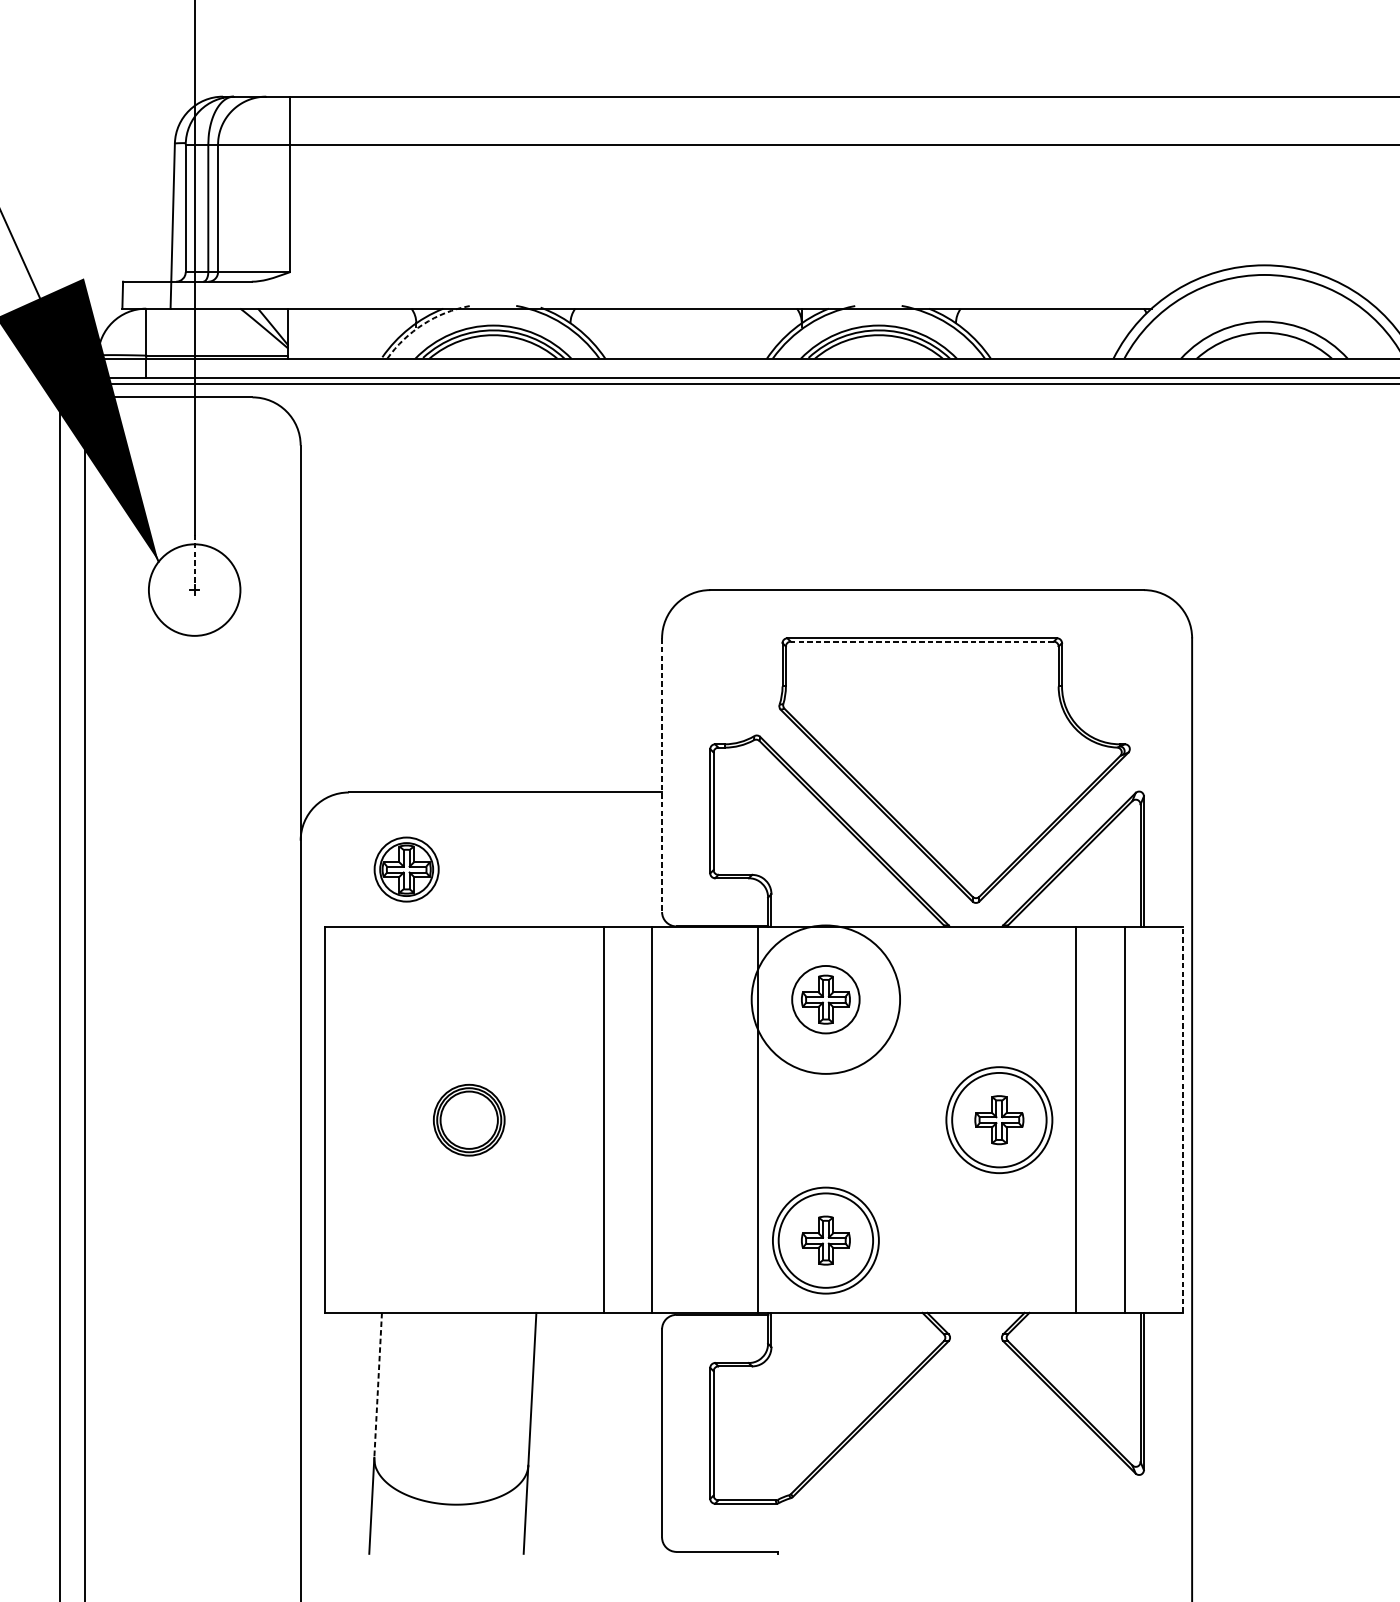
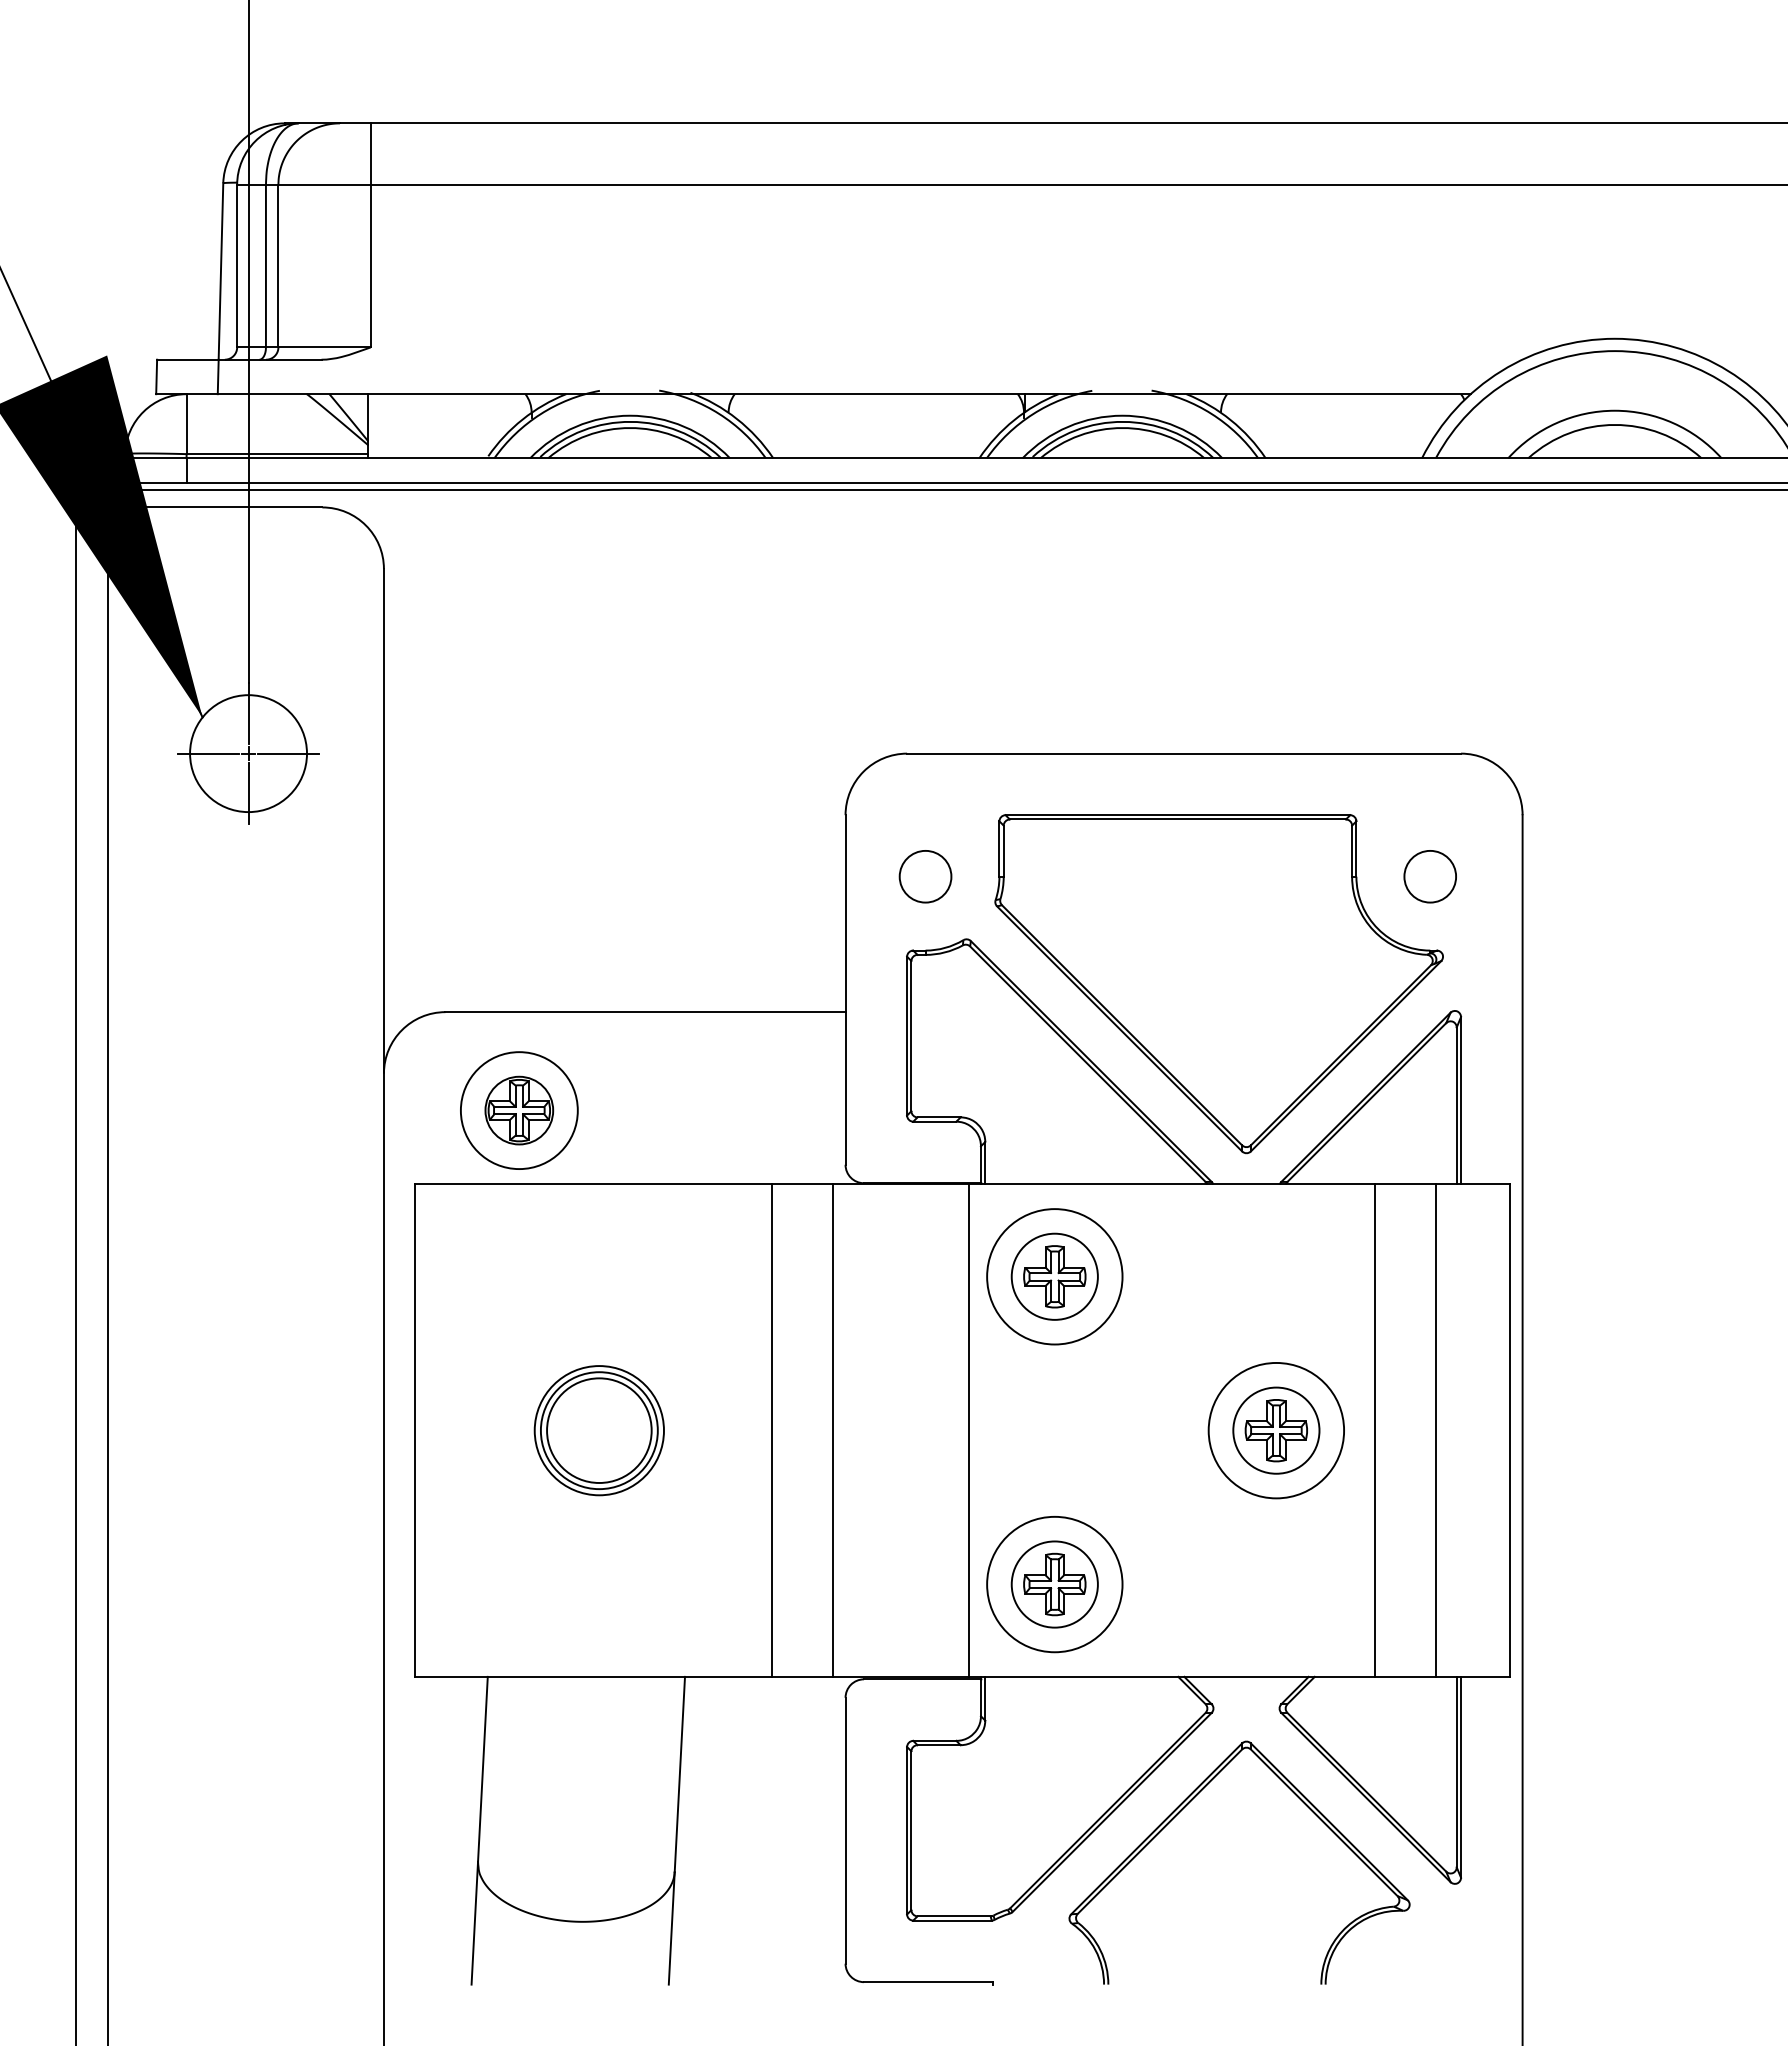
arc: (423, 324) -> (540, 414), dashed -> solid
line: (194, 558) -> (248, 713), dashed -> solid
line: (163, 590) -> (208, 753), added
line: (225, 590) -> (288, 753), added
line: (194, 621) -> (248, 793), added
line: (921, 641) -> (1177, 819), dashed -> solid
circle: (724, 686) -> (925, 876), added
circle: (1119, 686) -> (1429, 876), added
line: (662, 774) -> (845, 989), dashed -> solid
circle: (406, 869) -> (518, 1110), size x1.43
circle: (825, 999) -> (1054, 1276), size x0.71
part: (468, 1120) -> (598, 1430), size x1.43
circle: (999, 1120) -> (1276, 1430), size x0.71
line: (1182, 1120) -> (1510, 1430), dashed -> solid
circle: (825, 1240) -> (1054, 1584), size x0.71
line: (377, 1385) -> (482, 1769), dashed -> solid
part: (928, 1415) -> (1185, 1807), added

